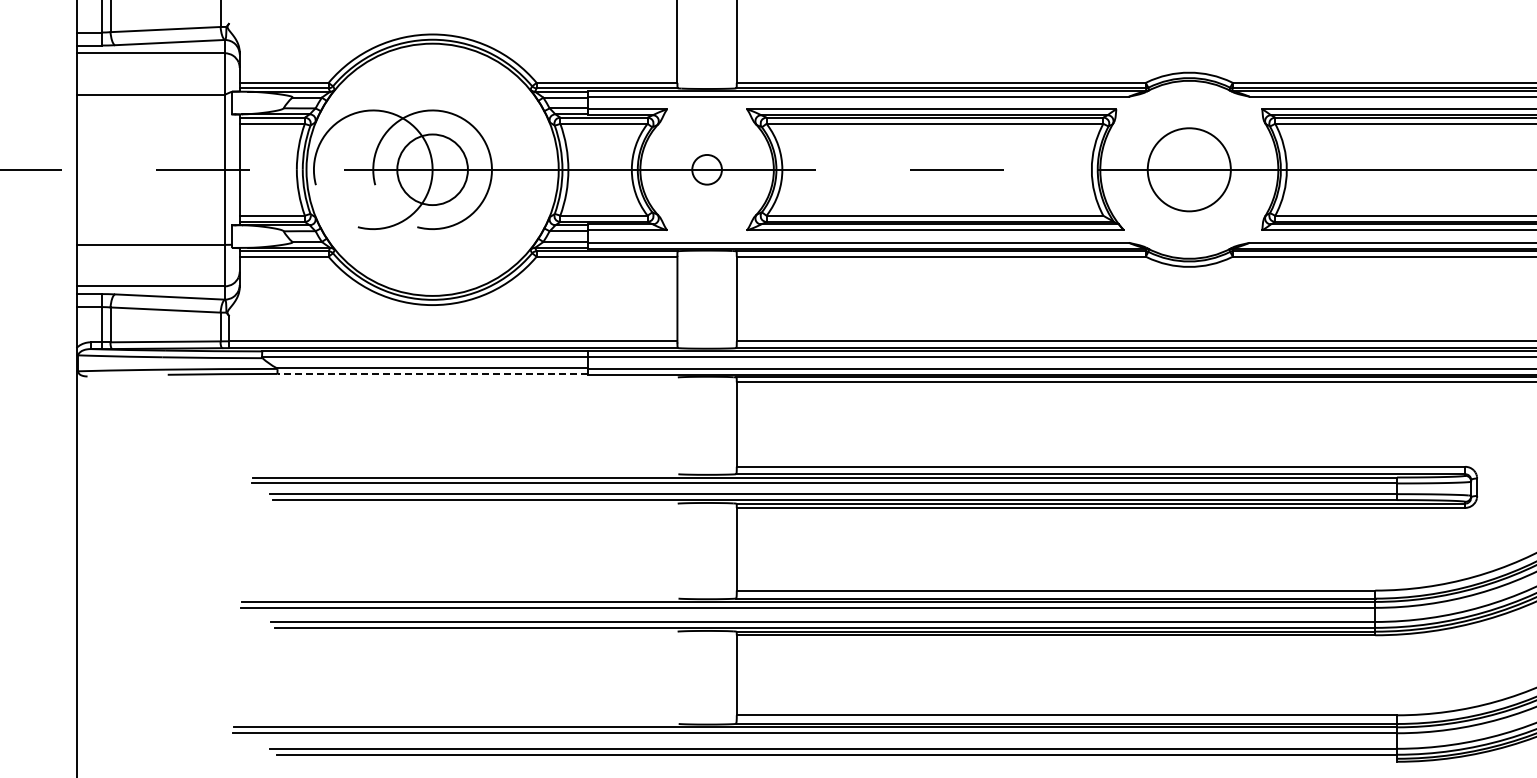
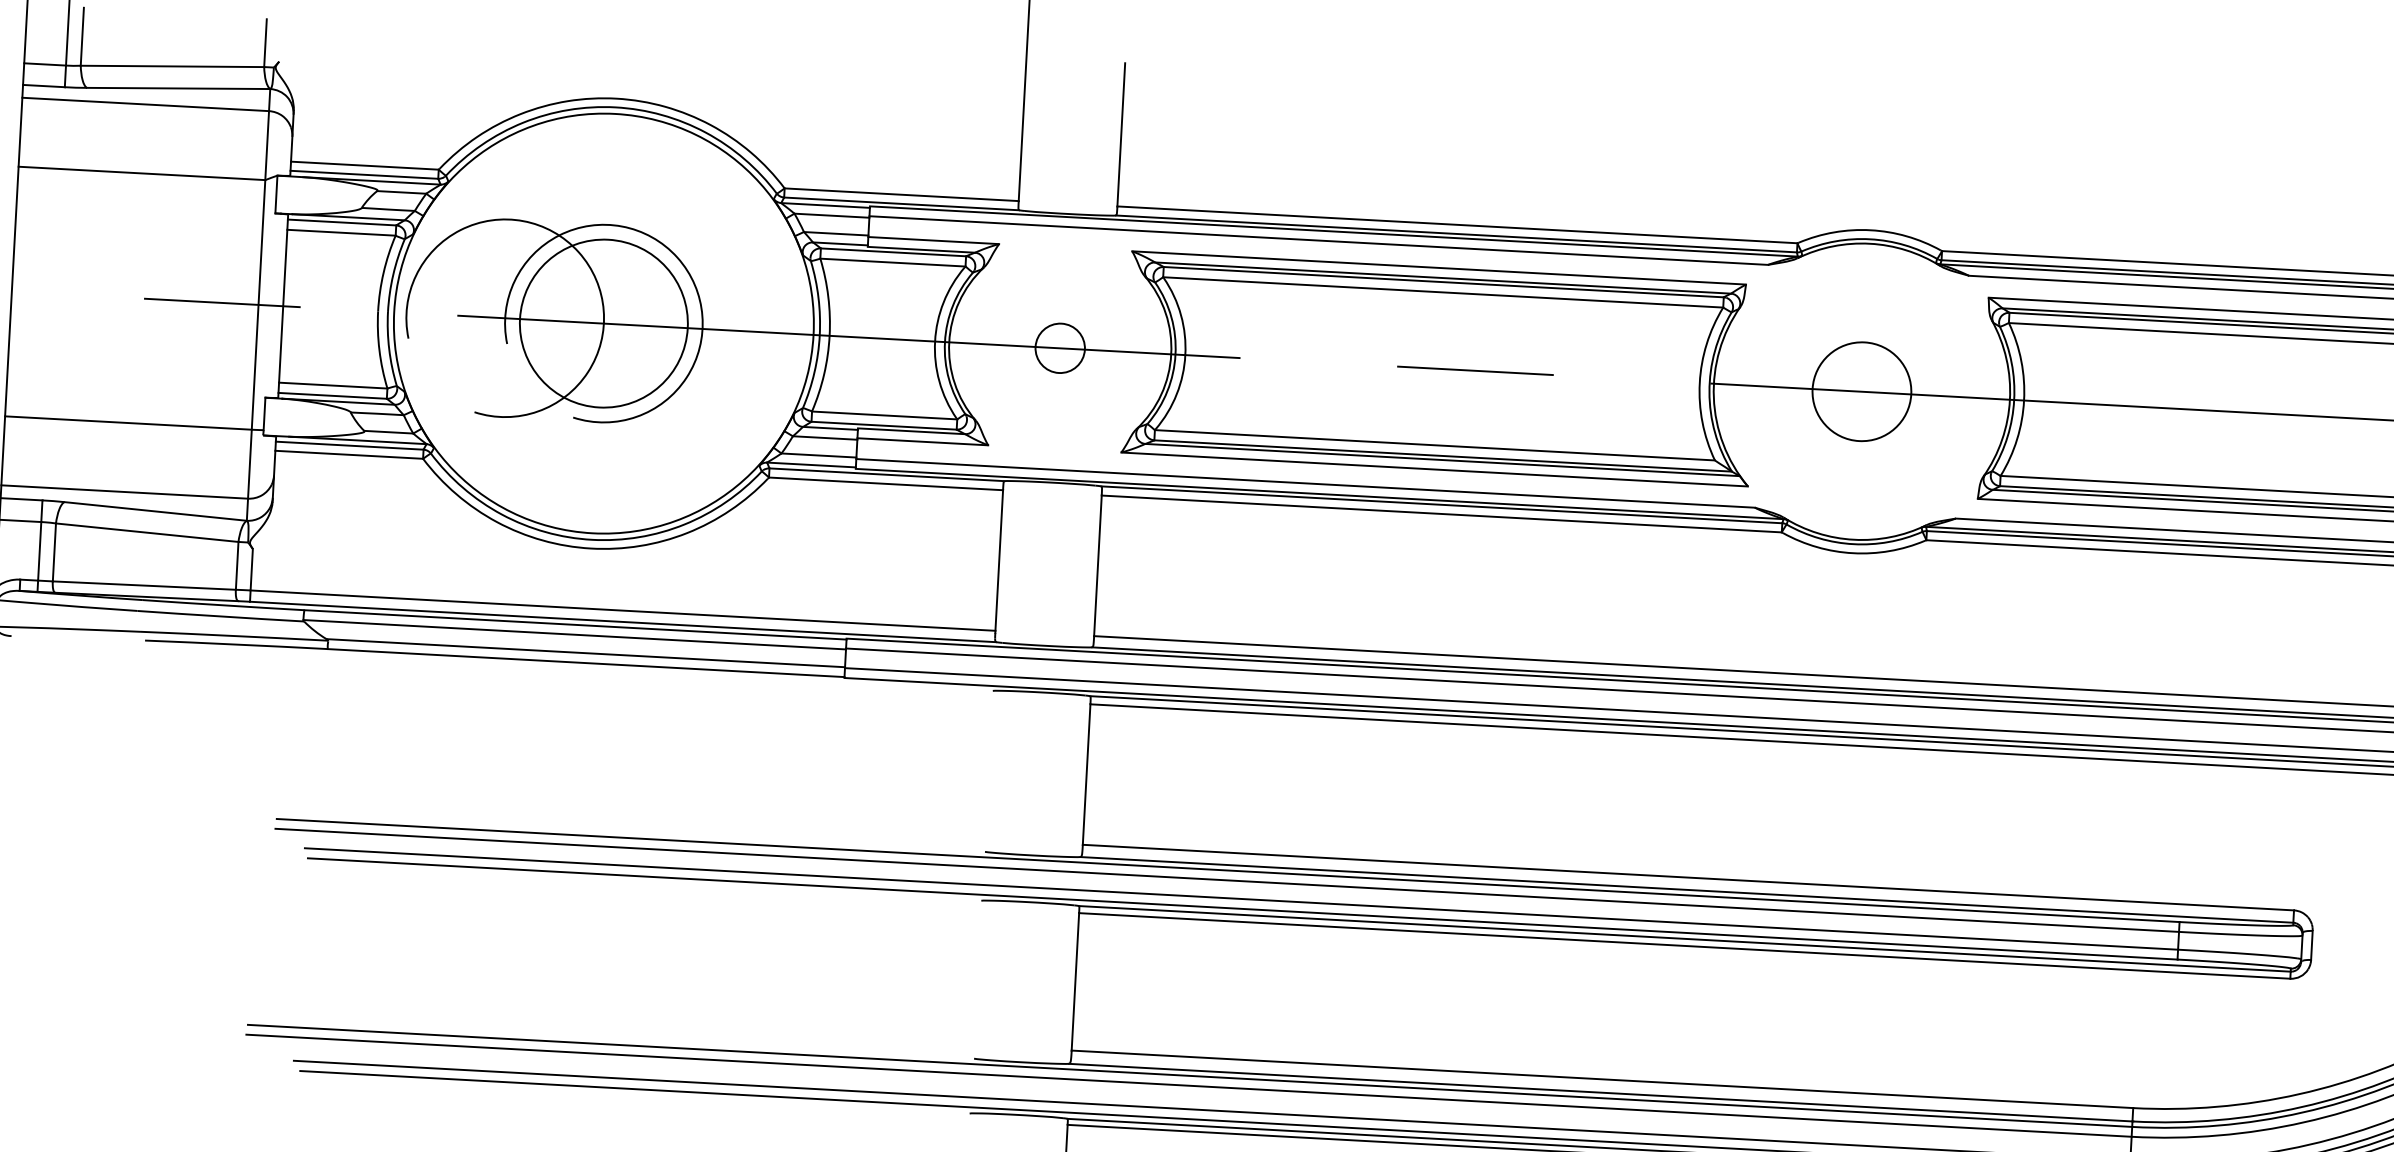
circle: (432, 169) -> (603, 323), size x1.43
circle: (1188, 169) -> (1860, 391), size x0.71
line: (432, 373) -> (585, 662), dashed -> solid

